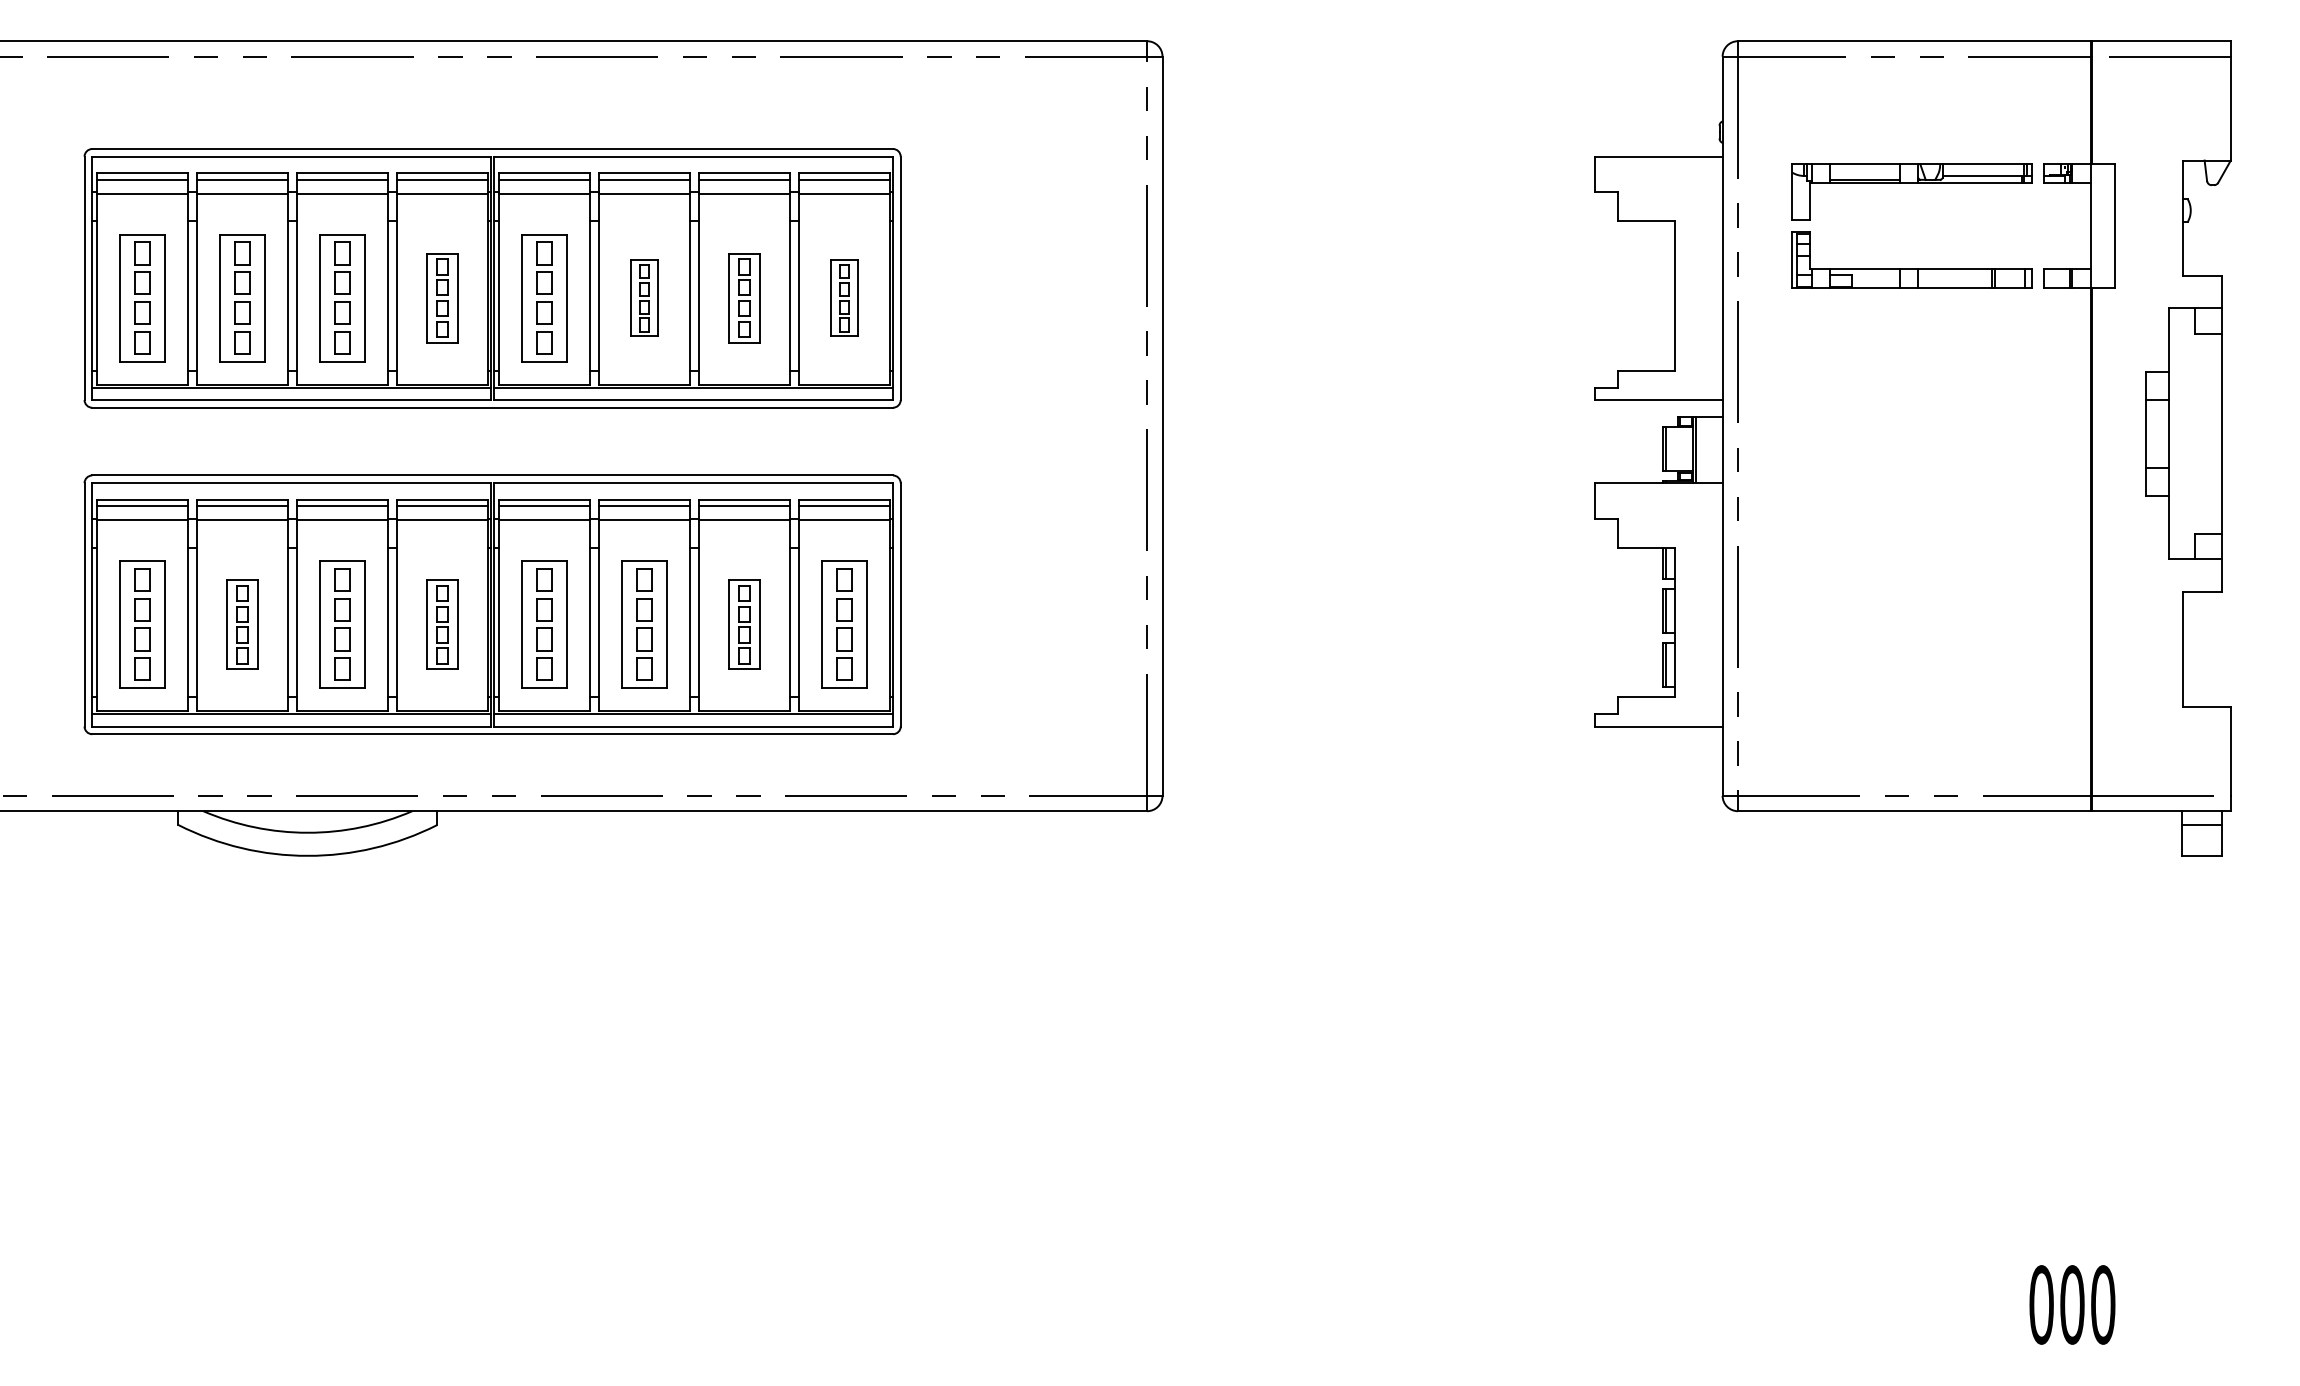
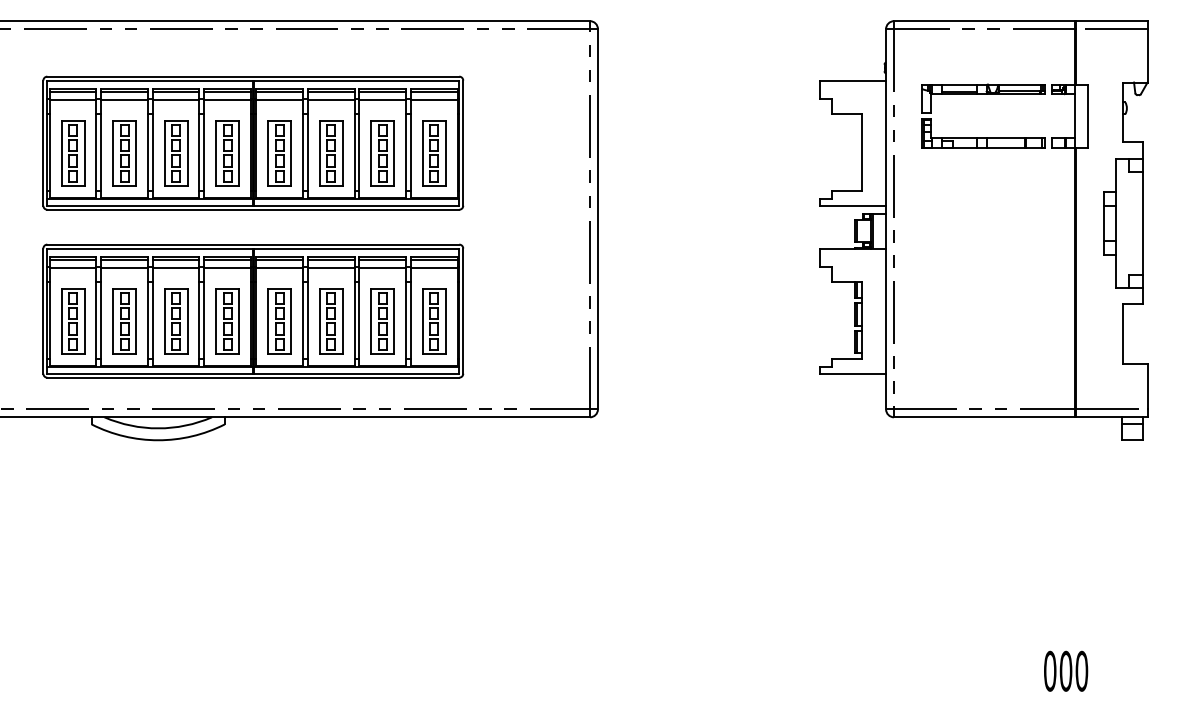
part: (442, 298) -> (227, 153), size x1.43
part: (644, 298) -> (331, 153), size x1.67
part: (743, 298) -> (382, 153), size x1.43
part: (844, 298) -> (434, 153), size x1.67
part: (242, 624) -> (124, 321), size x1.43
part: (442, 624) -> (227, 321), size x1.43
part: (743, 624) -> (382, 321), size x1.43

